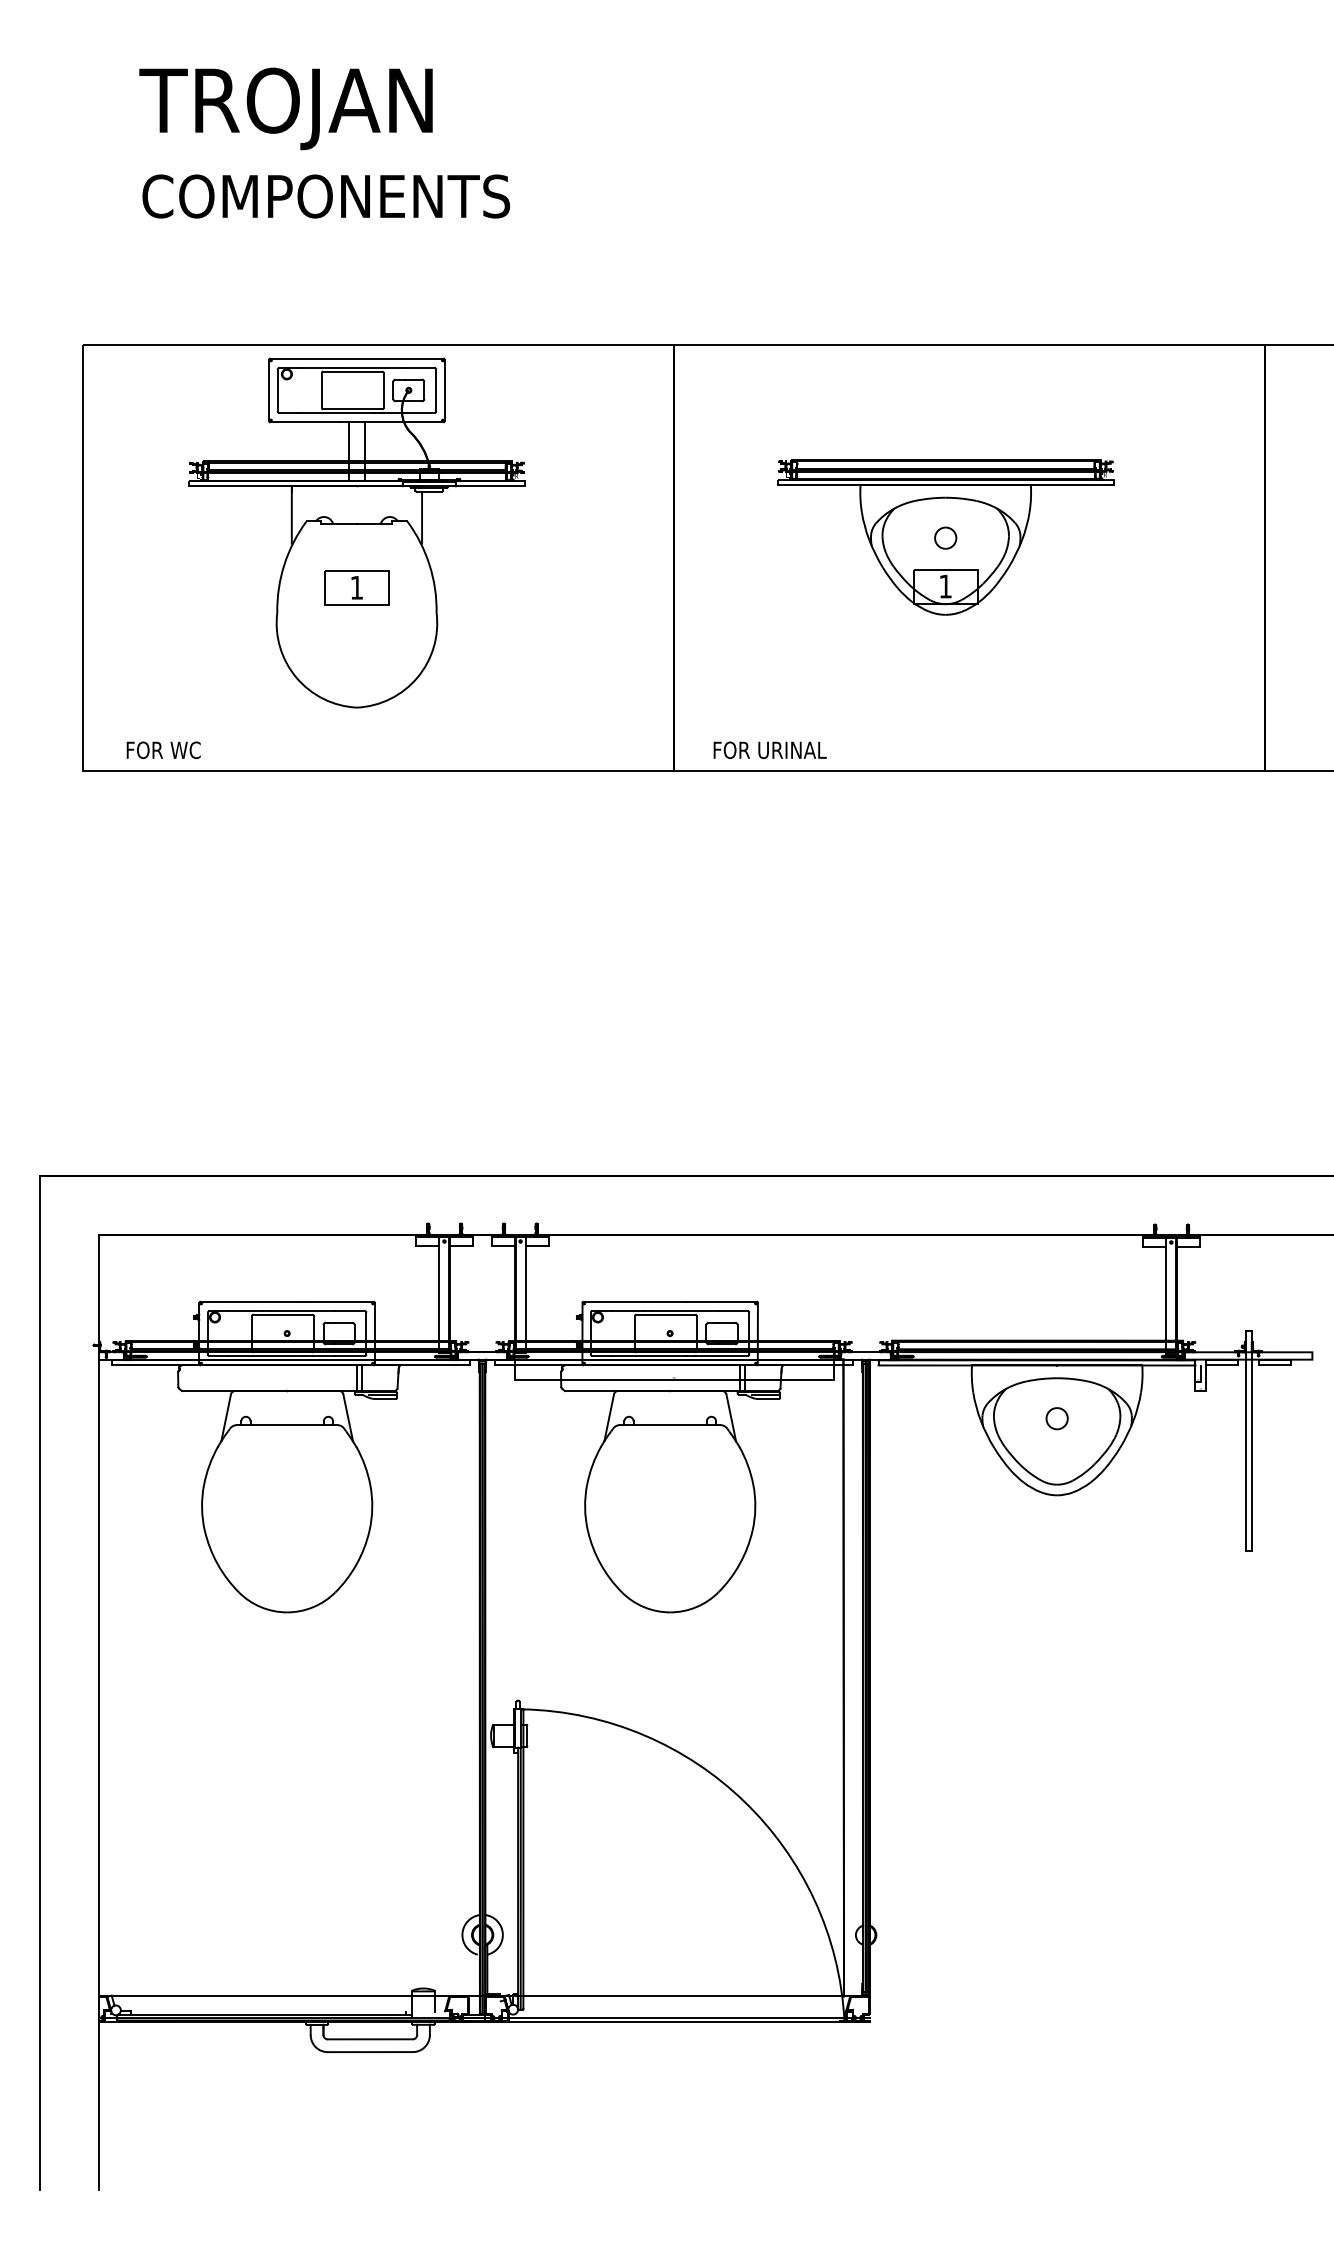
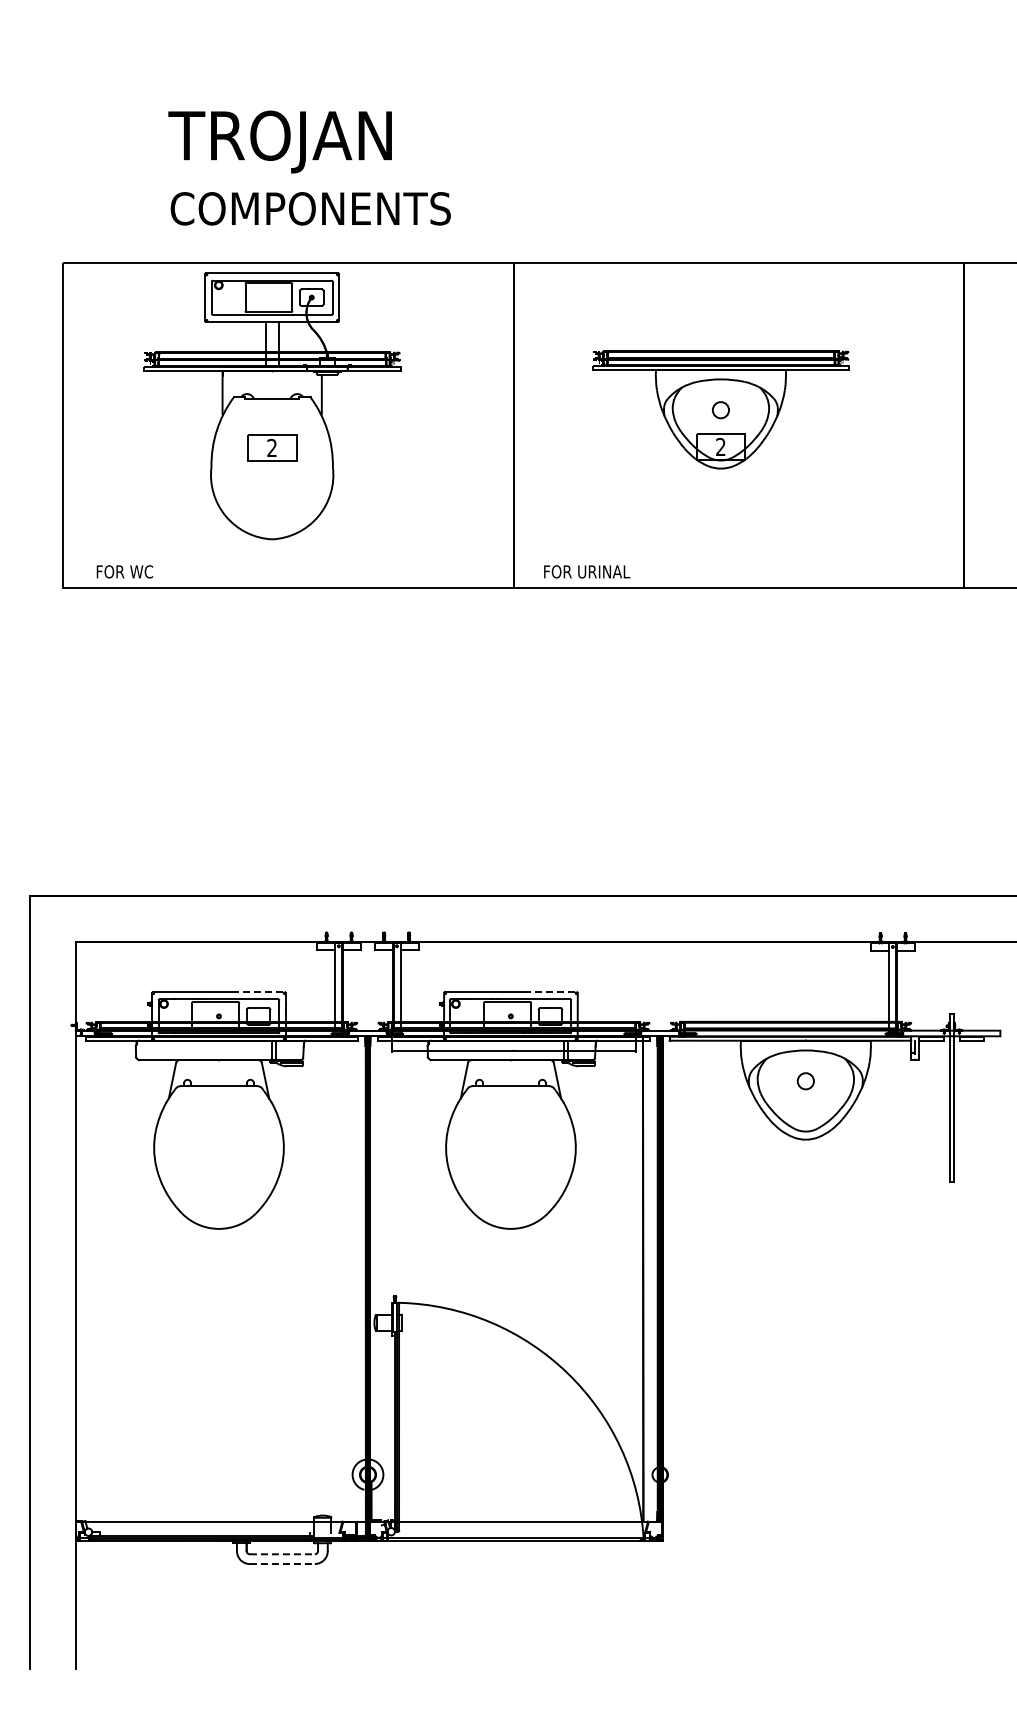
text: (324, 142) -> (309, 167), moved
text: (945, 585) -> (720, 446), 1 -> 2
text: (356, 587) -> (271, 447), 1 -> 2
line: (340, 1302) -> (259, 992), solid -> dashed
line: (722, 1302) -> (550, 992), solid -> dashed
line: (370, 2039) -> (282, 1554), solid -> dashed
line: (370, 2052) -> (282, 1564), solid -> dashed

